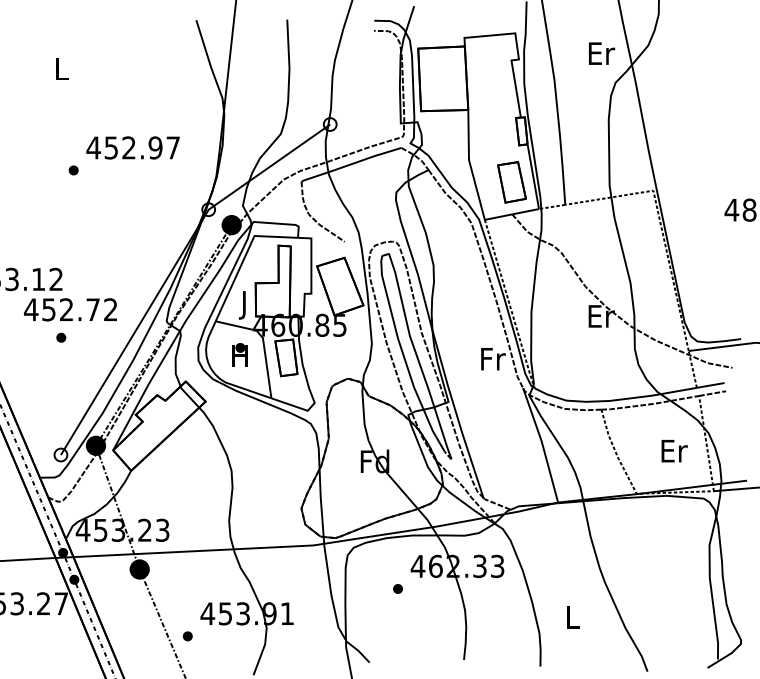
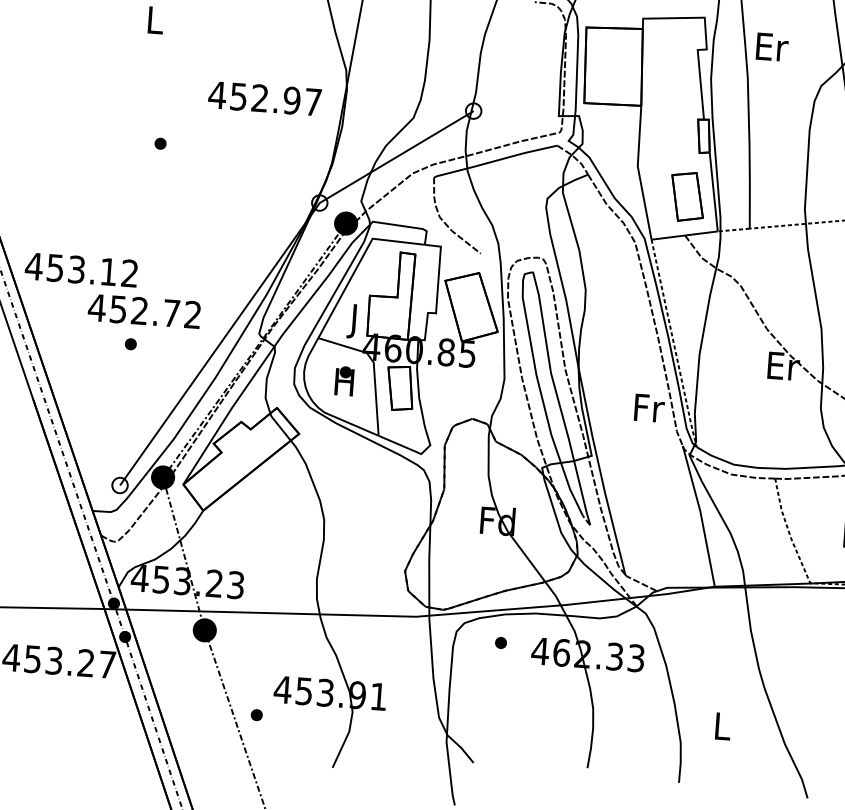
text: (602, 53) -> (773, 47), moved
text: (132, 147) -> (264, 98), moved
part: (397, 588) -> (500, 642), moved

